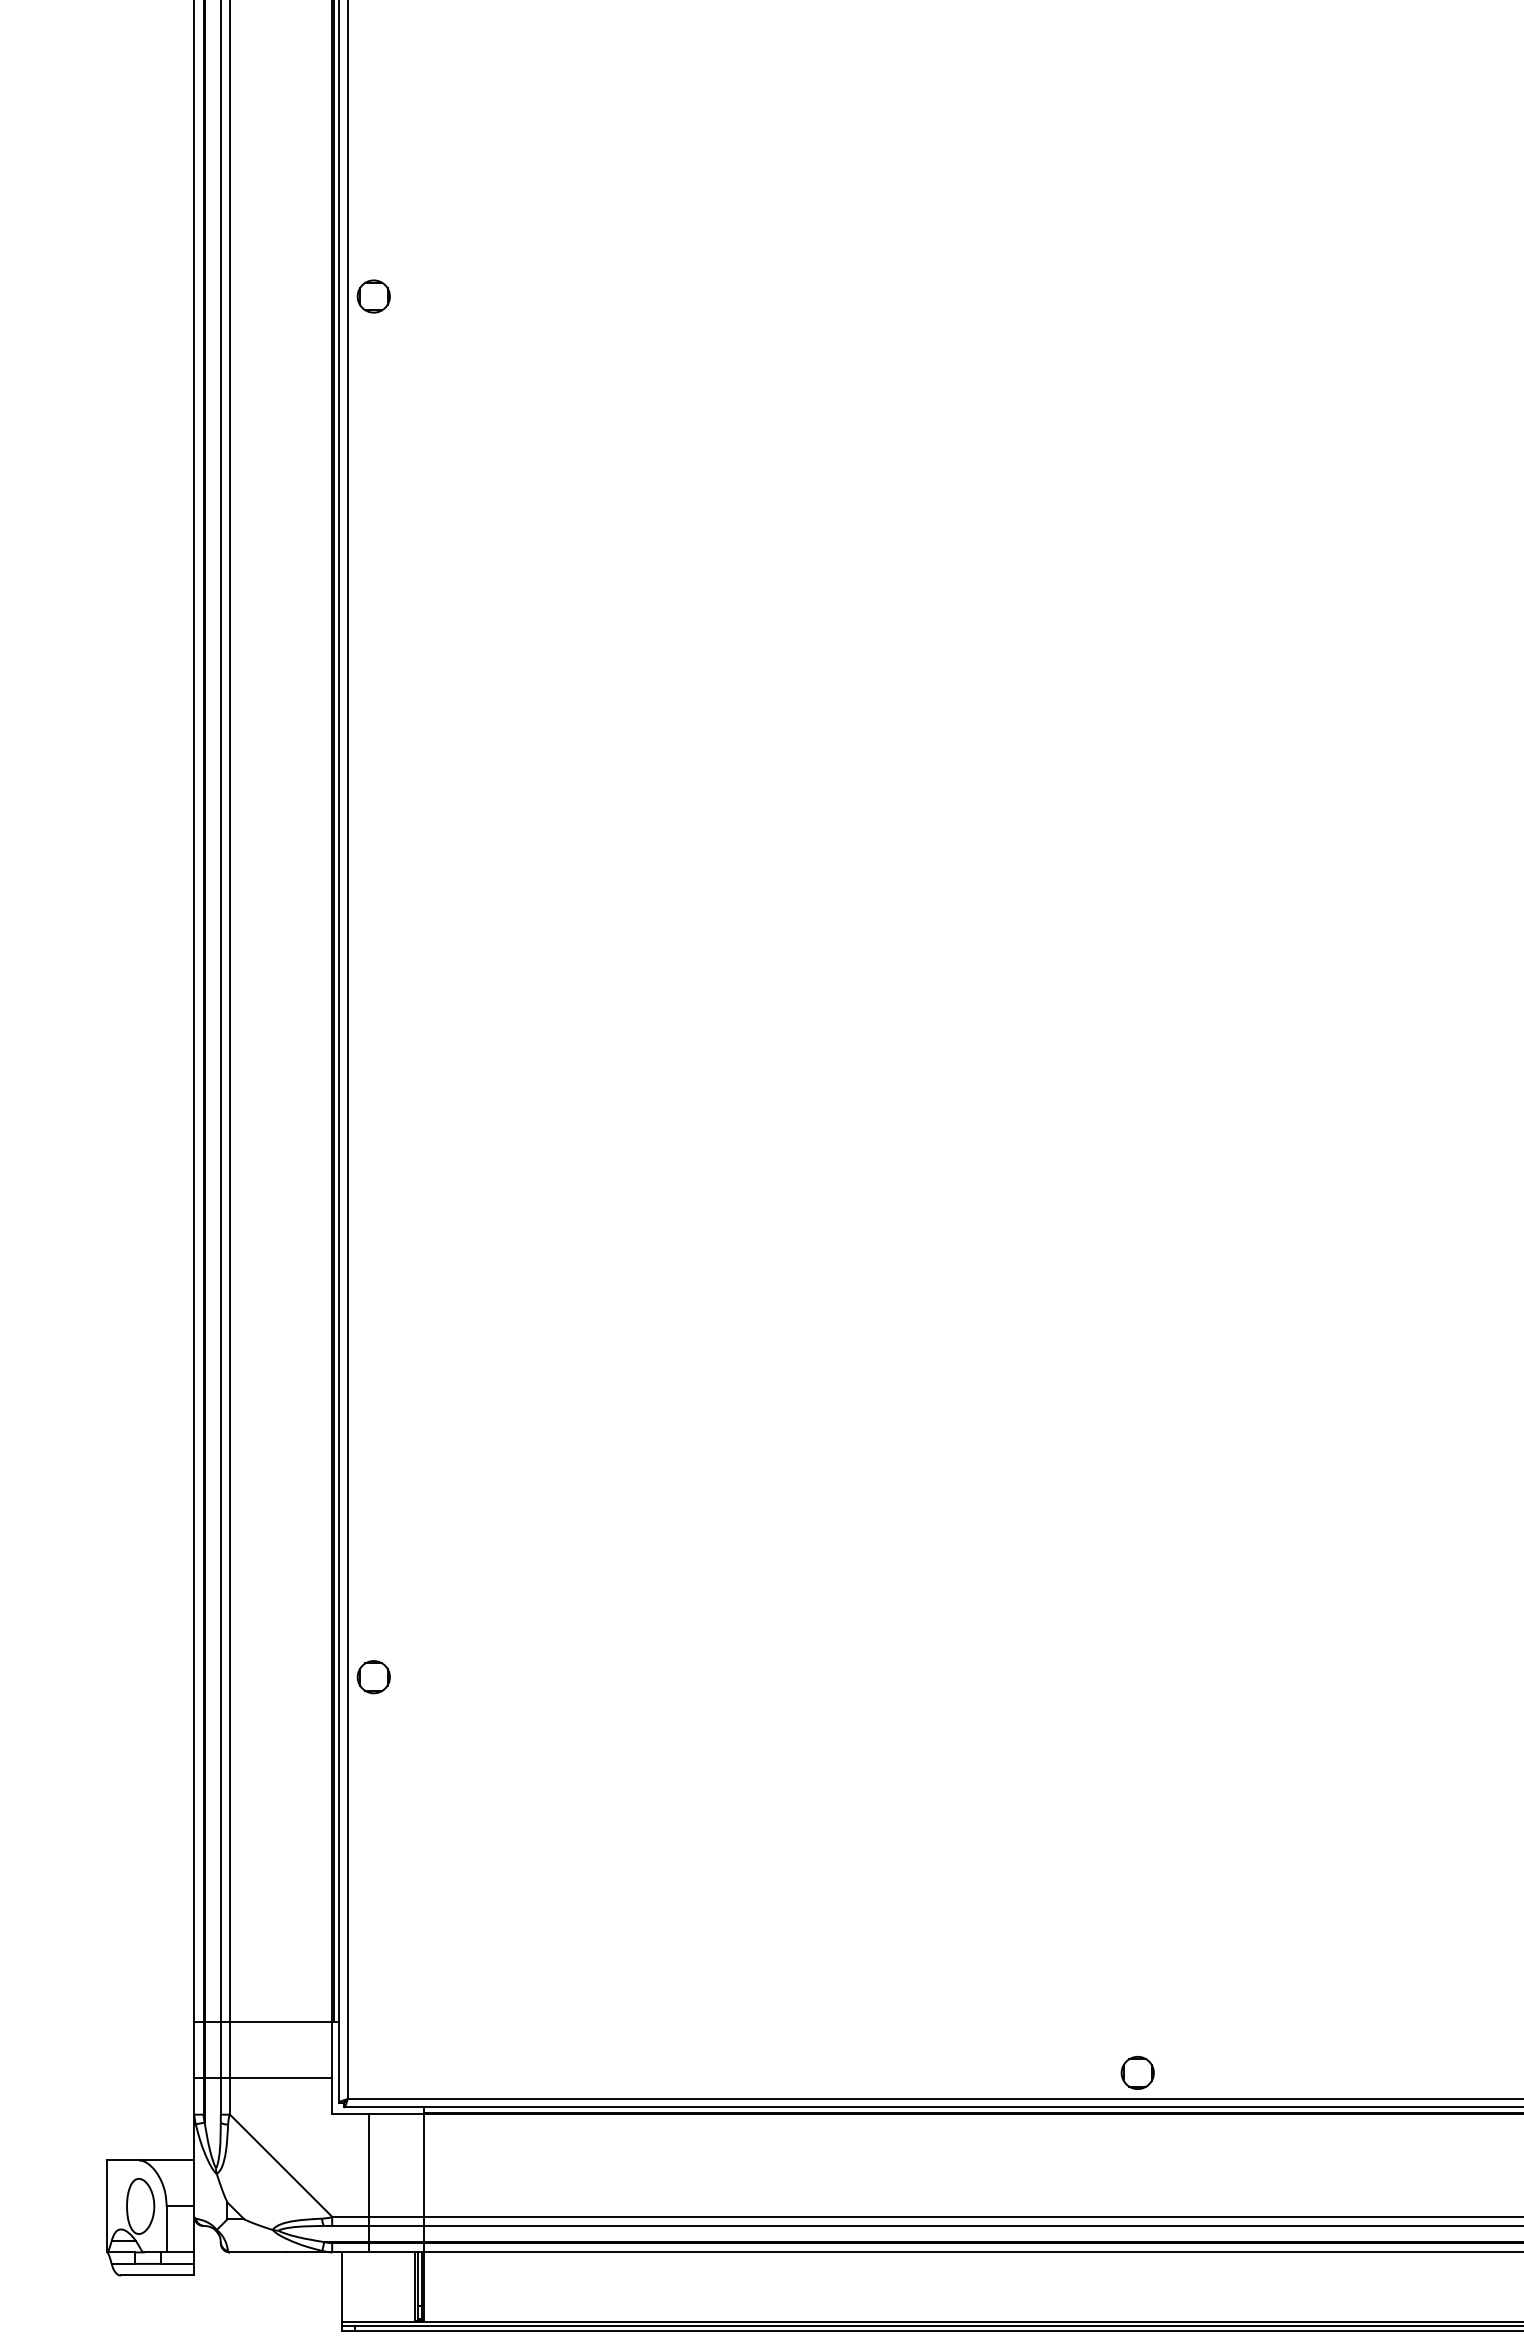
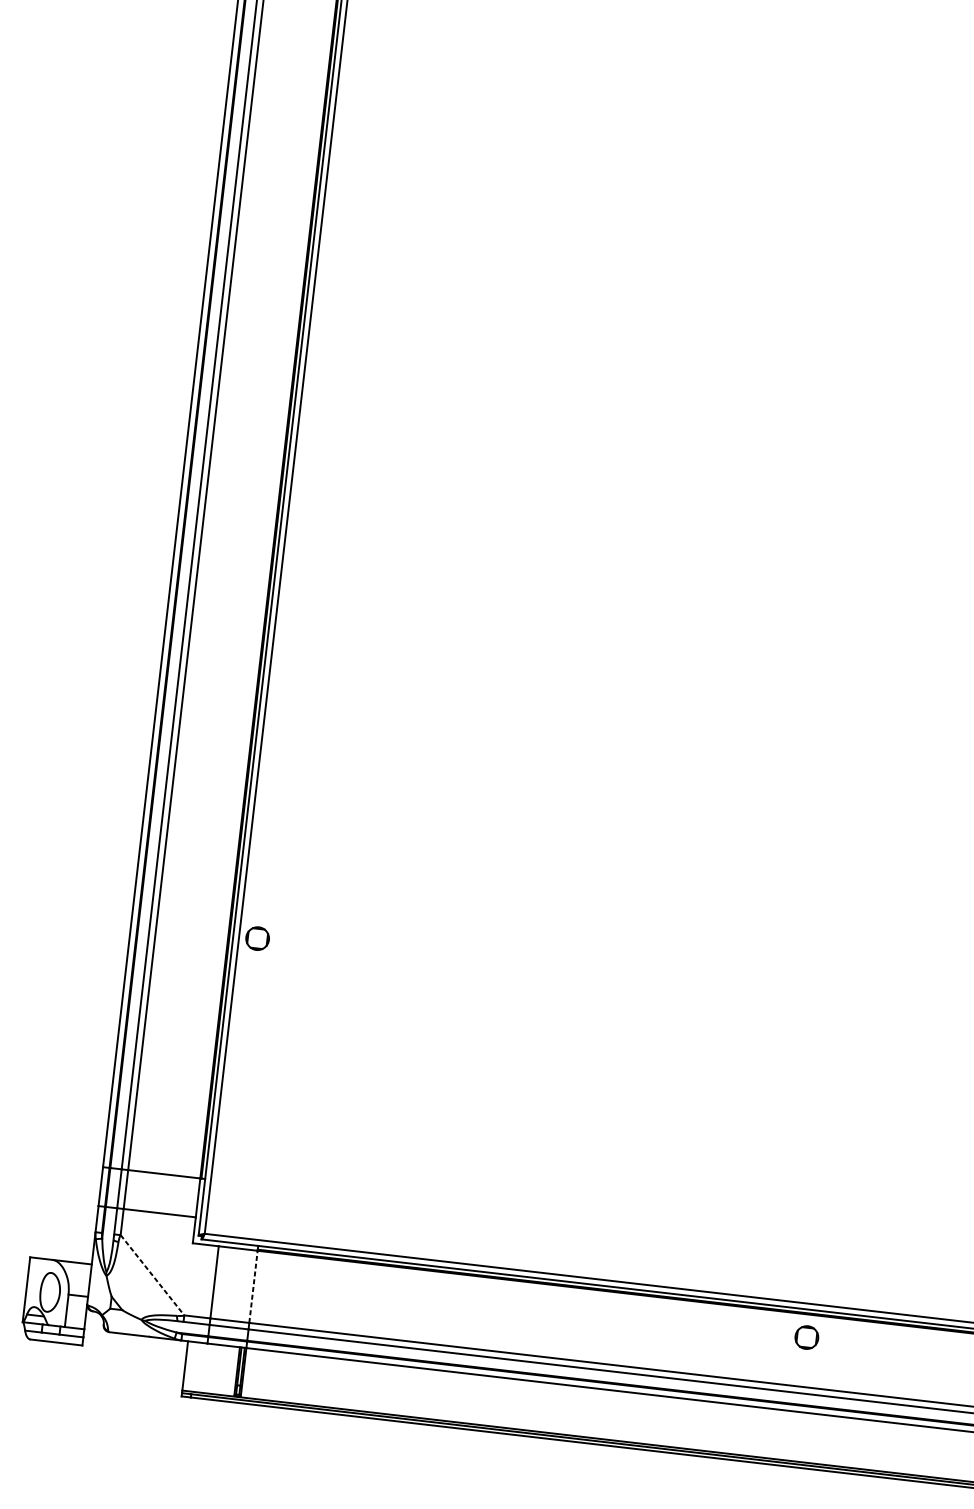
part: (1137, 2072) -> (806, 1337), moved
line: (424, 2165) -> (253, 1286), solid -> dashed
line: (281, 2166) -> (152, 1275), solid -> dashed

